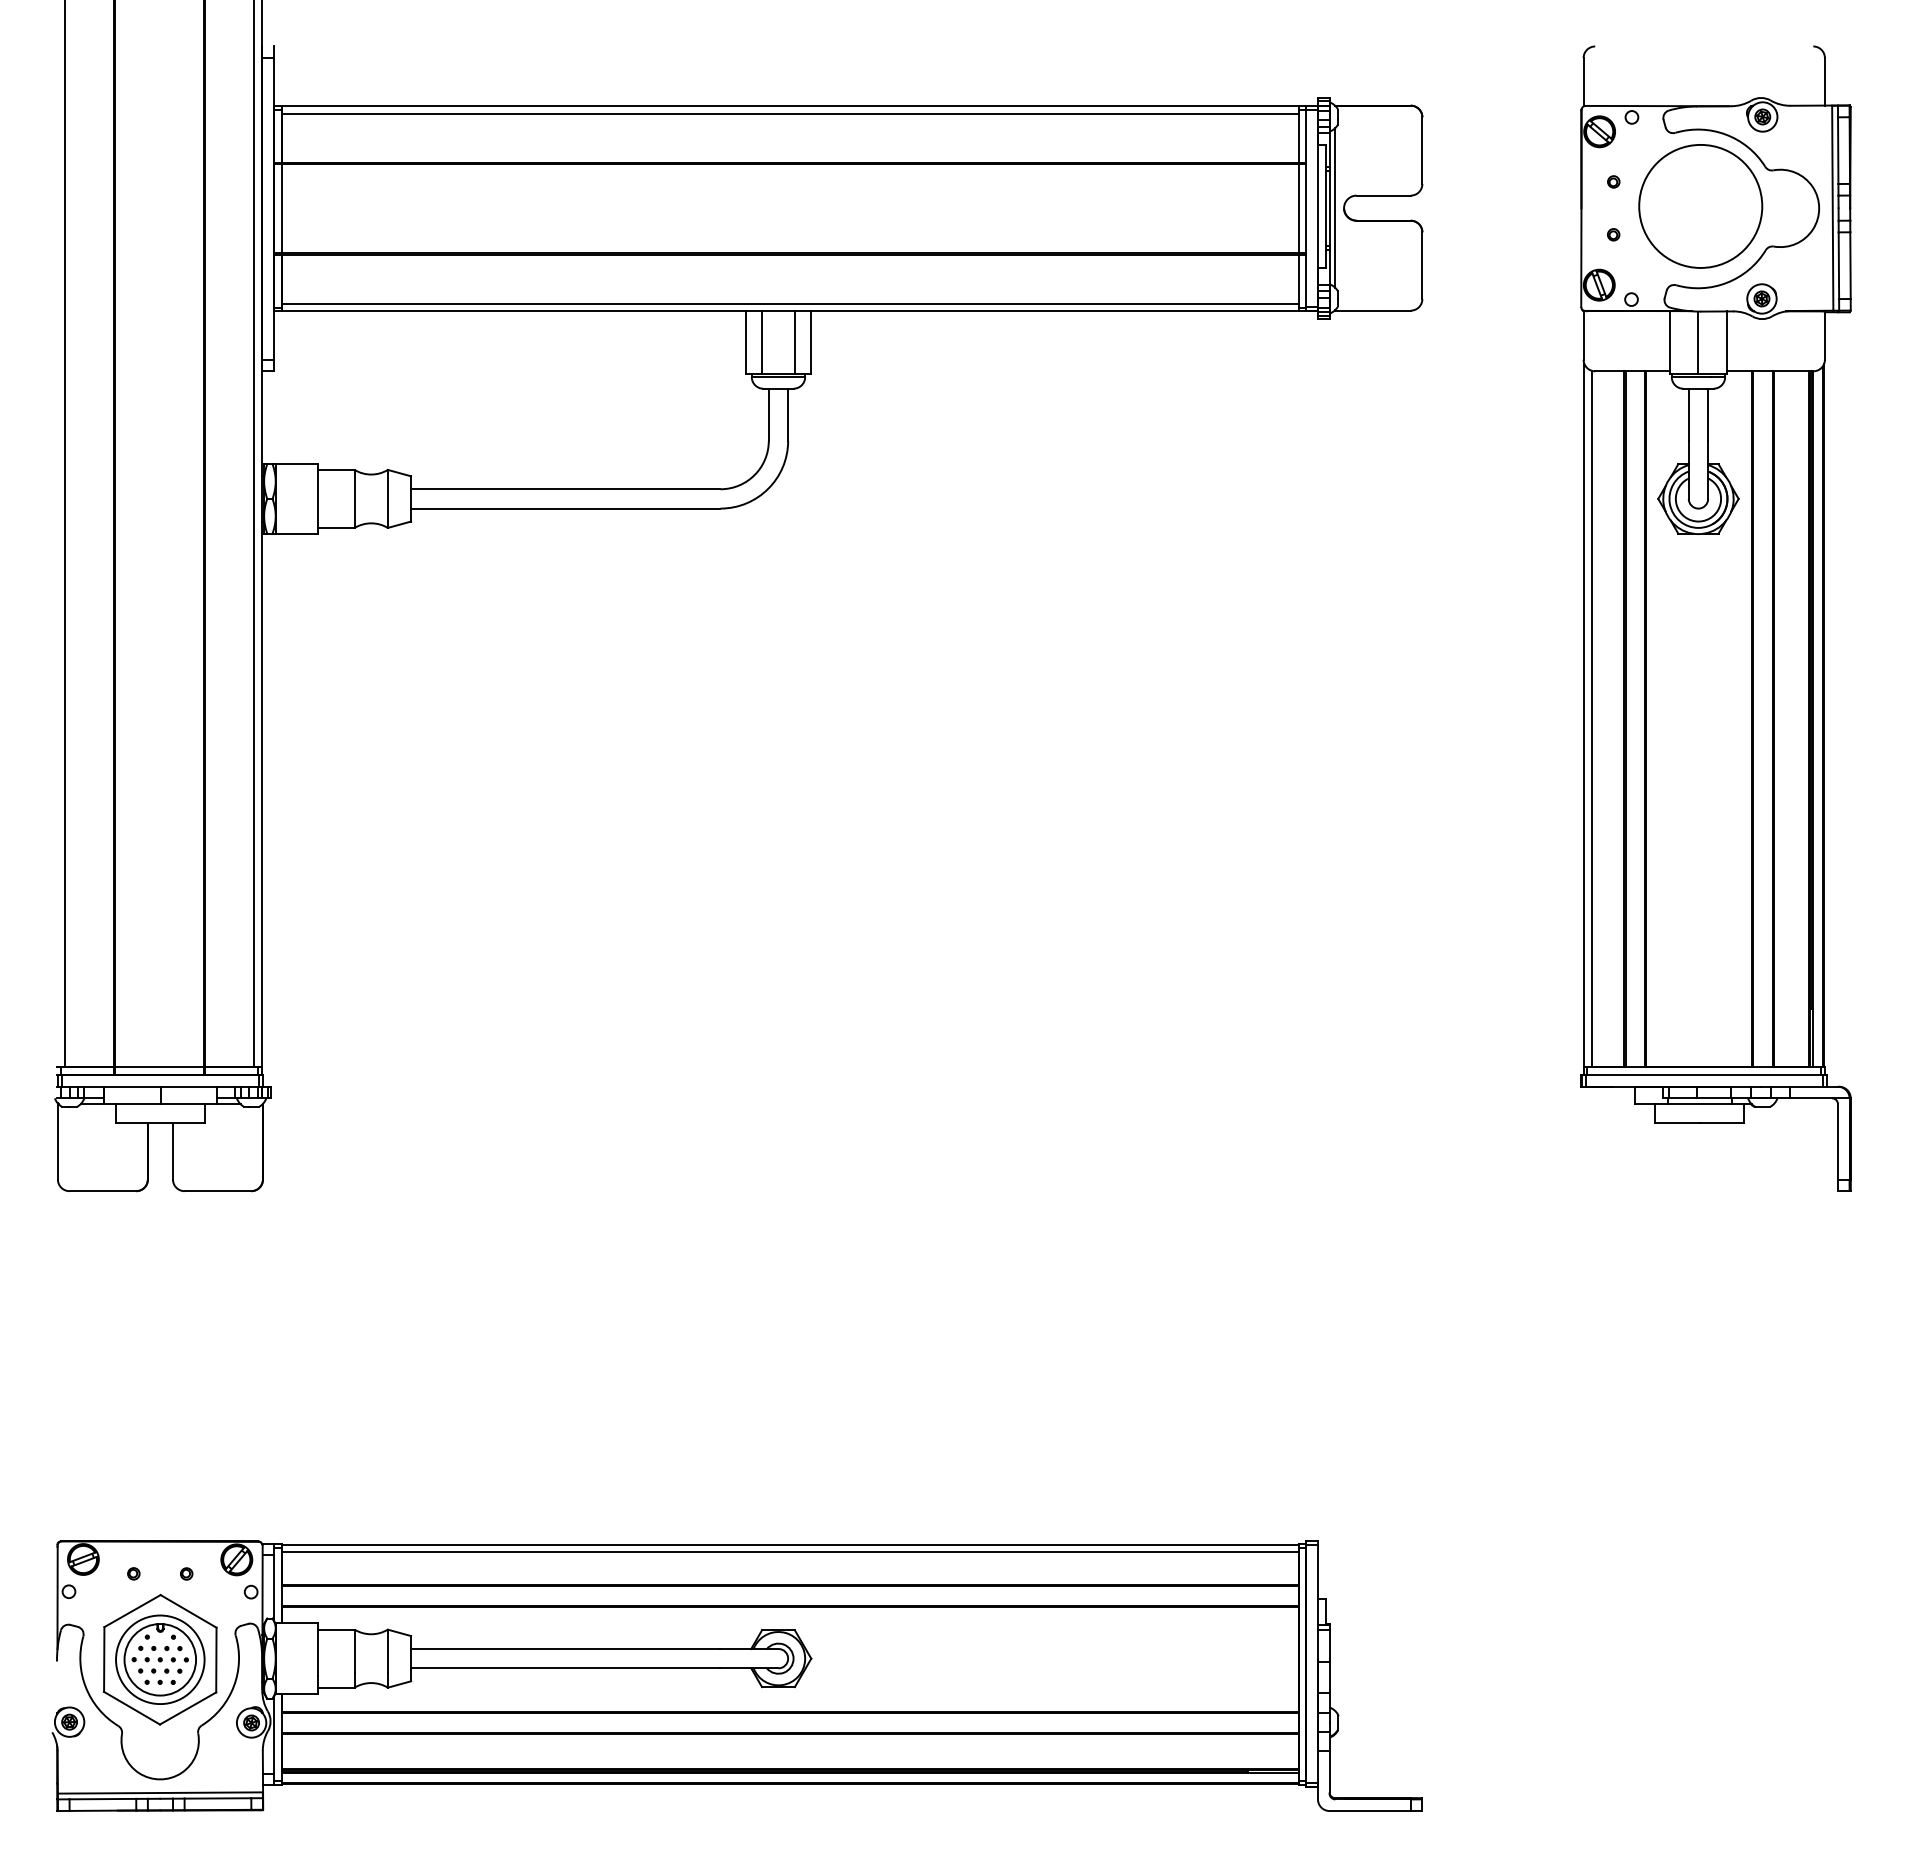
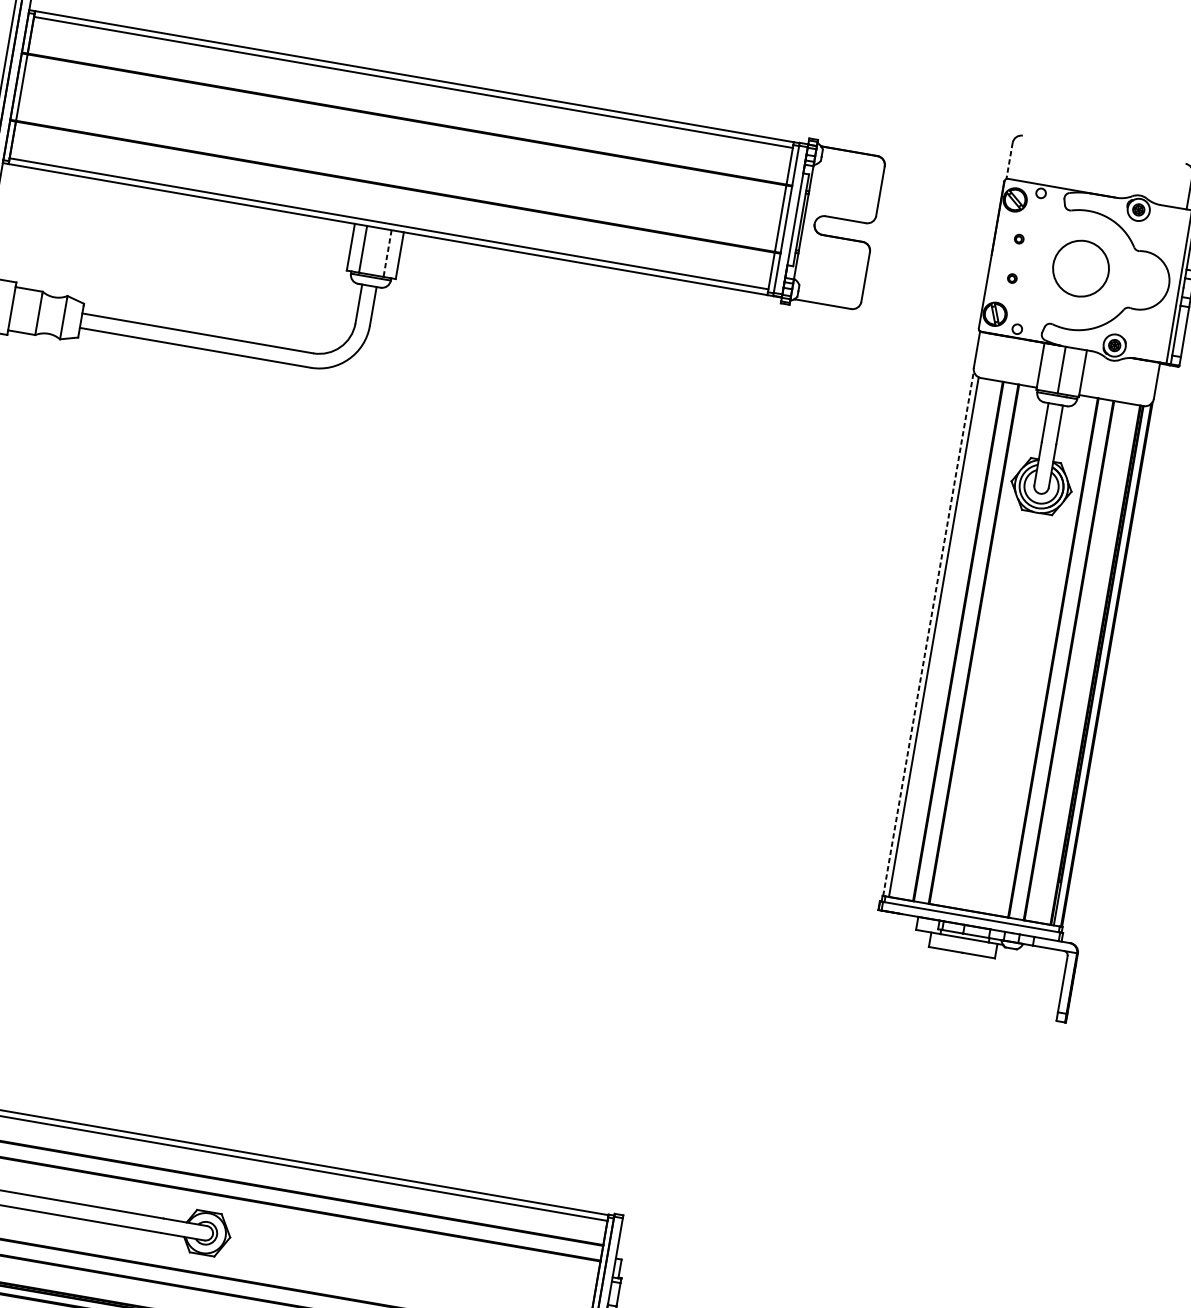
line: (1583, 82) -> (1009, 161), solid -> dashed
circle: (1700, 206) -> (1080, 268), size x0.6
line: (1335, 207) -> (808, 222), removed
line: (794, 343) -> (387, 254), solid -> dashed
line: (1584, 715) -> (928, 633), solid -> dashed

